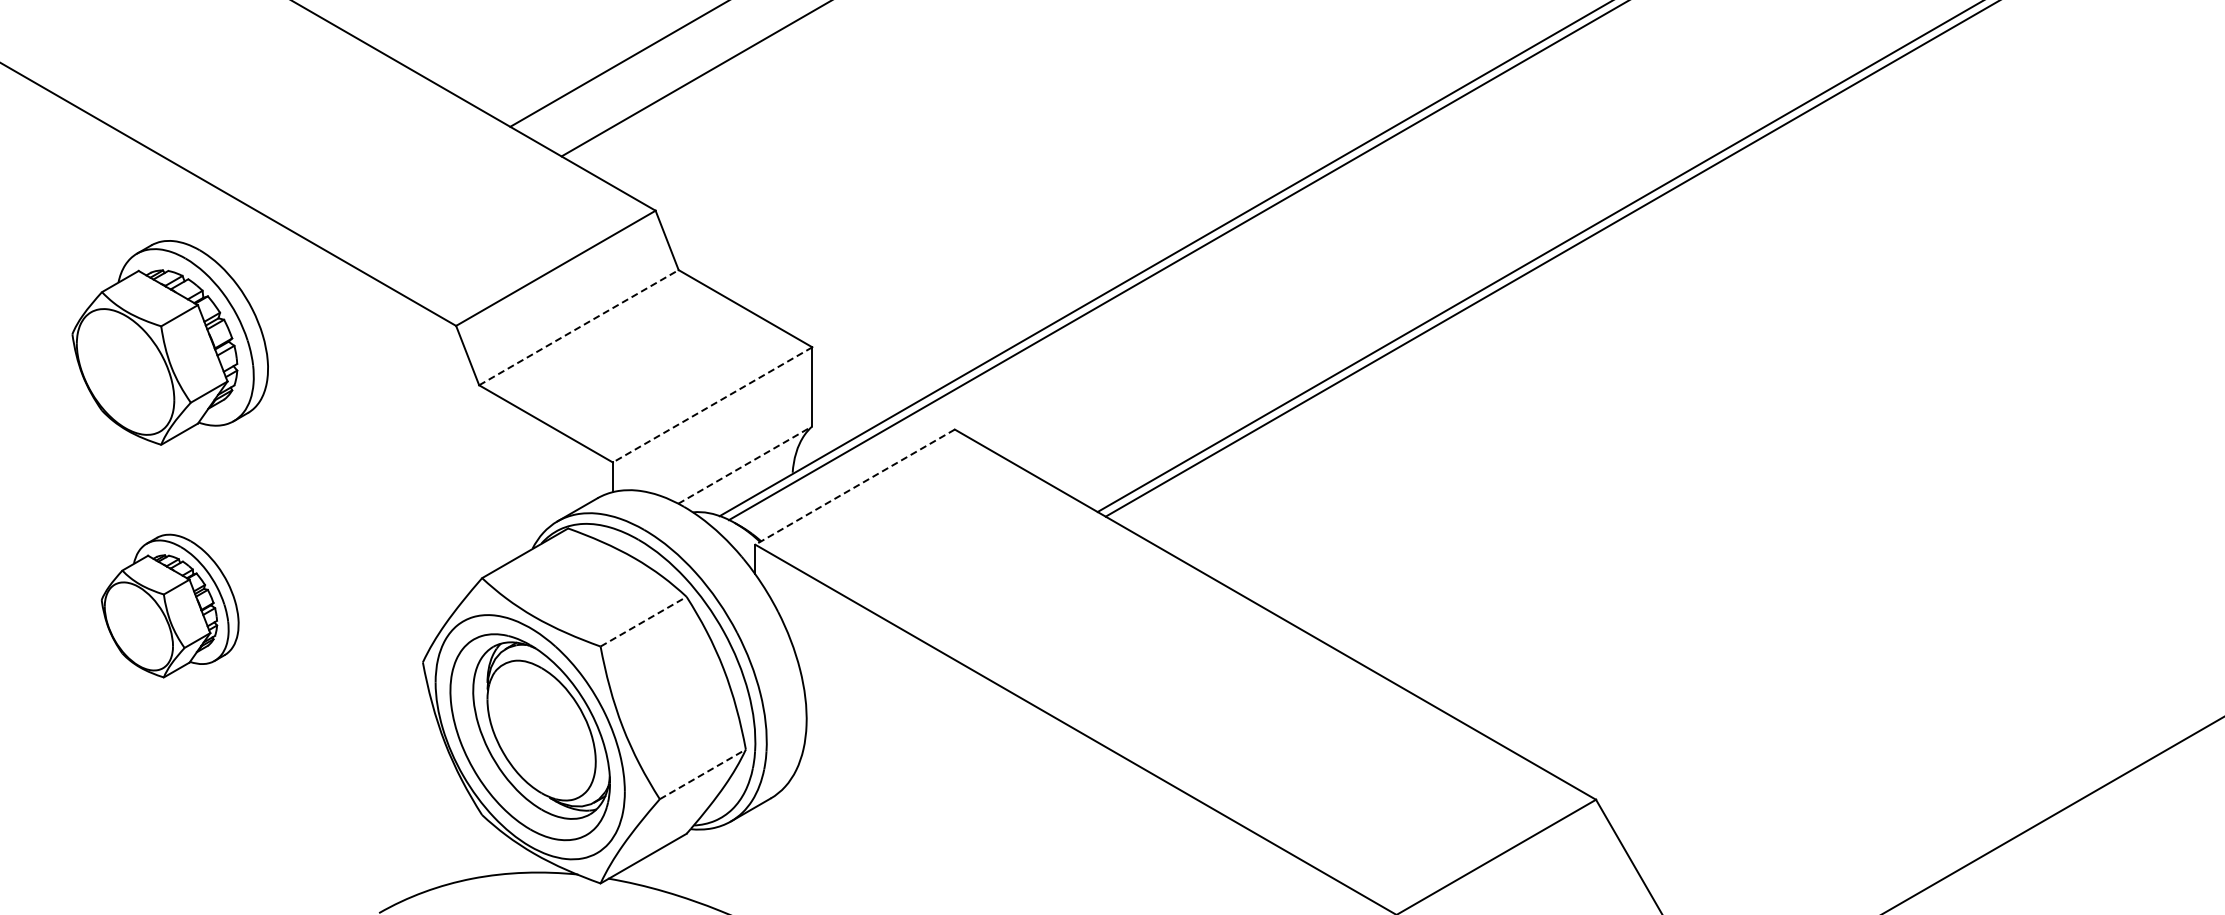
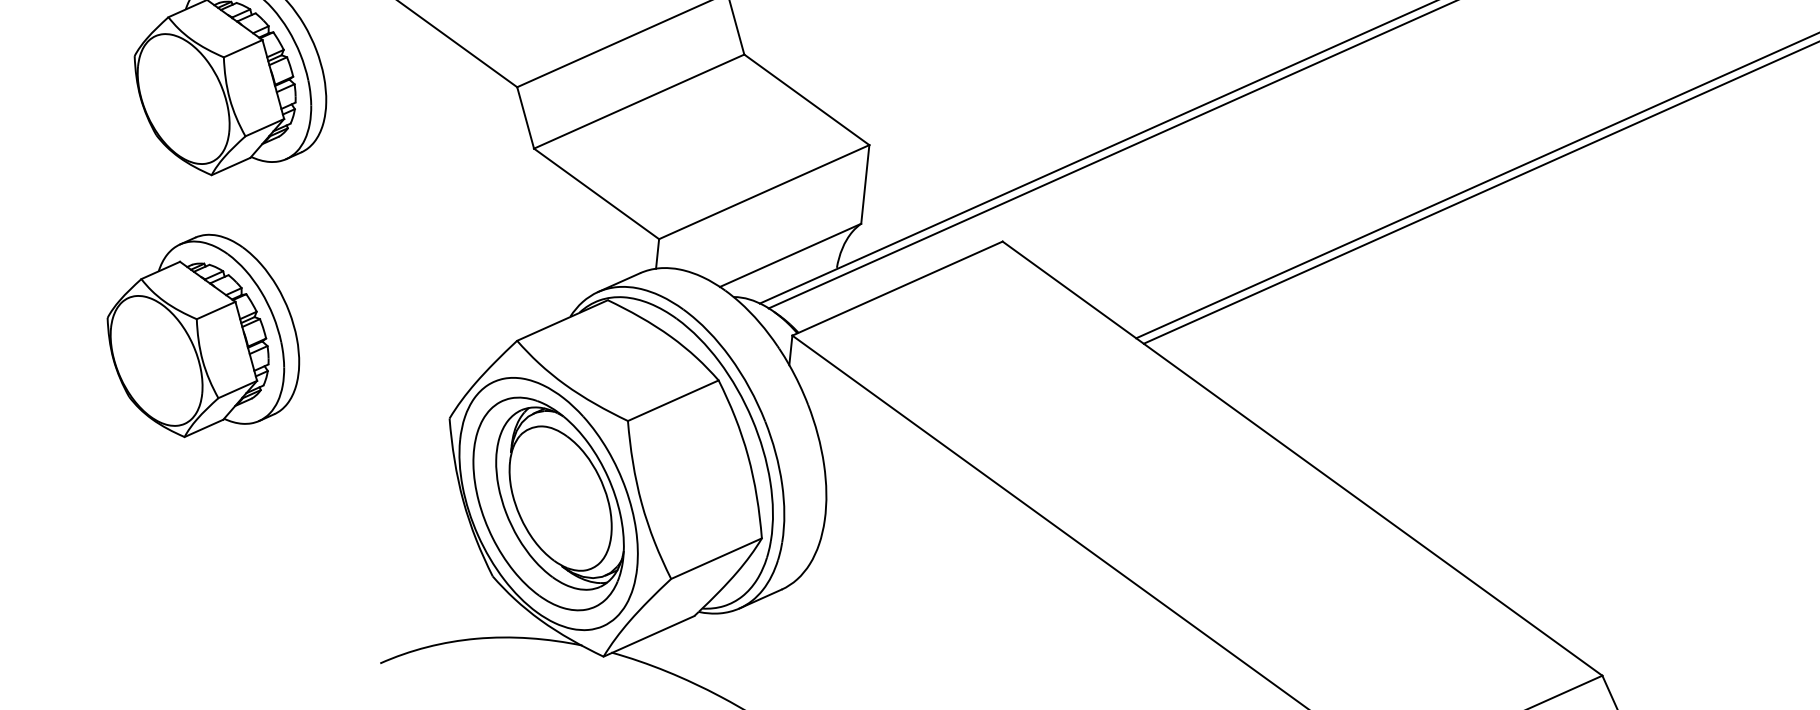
line: (579, 327) -> (639, 101), dashed -> solid
line: (712, 405) -> (764, 192), dashed -> solid
line: (745, 464) -> (790, 254), dashed -> solid
line: (854, 487) -> (896, 288), dashed -> solid
part: (169, 605) -> (203, 335), size x1.43
line: (643, 621) -> (673, 400), dashed -> solid
line: (702, 774) -> (716, 558), dashed -> solid

